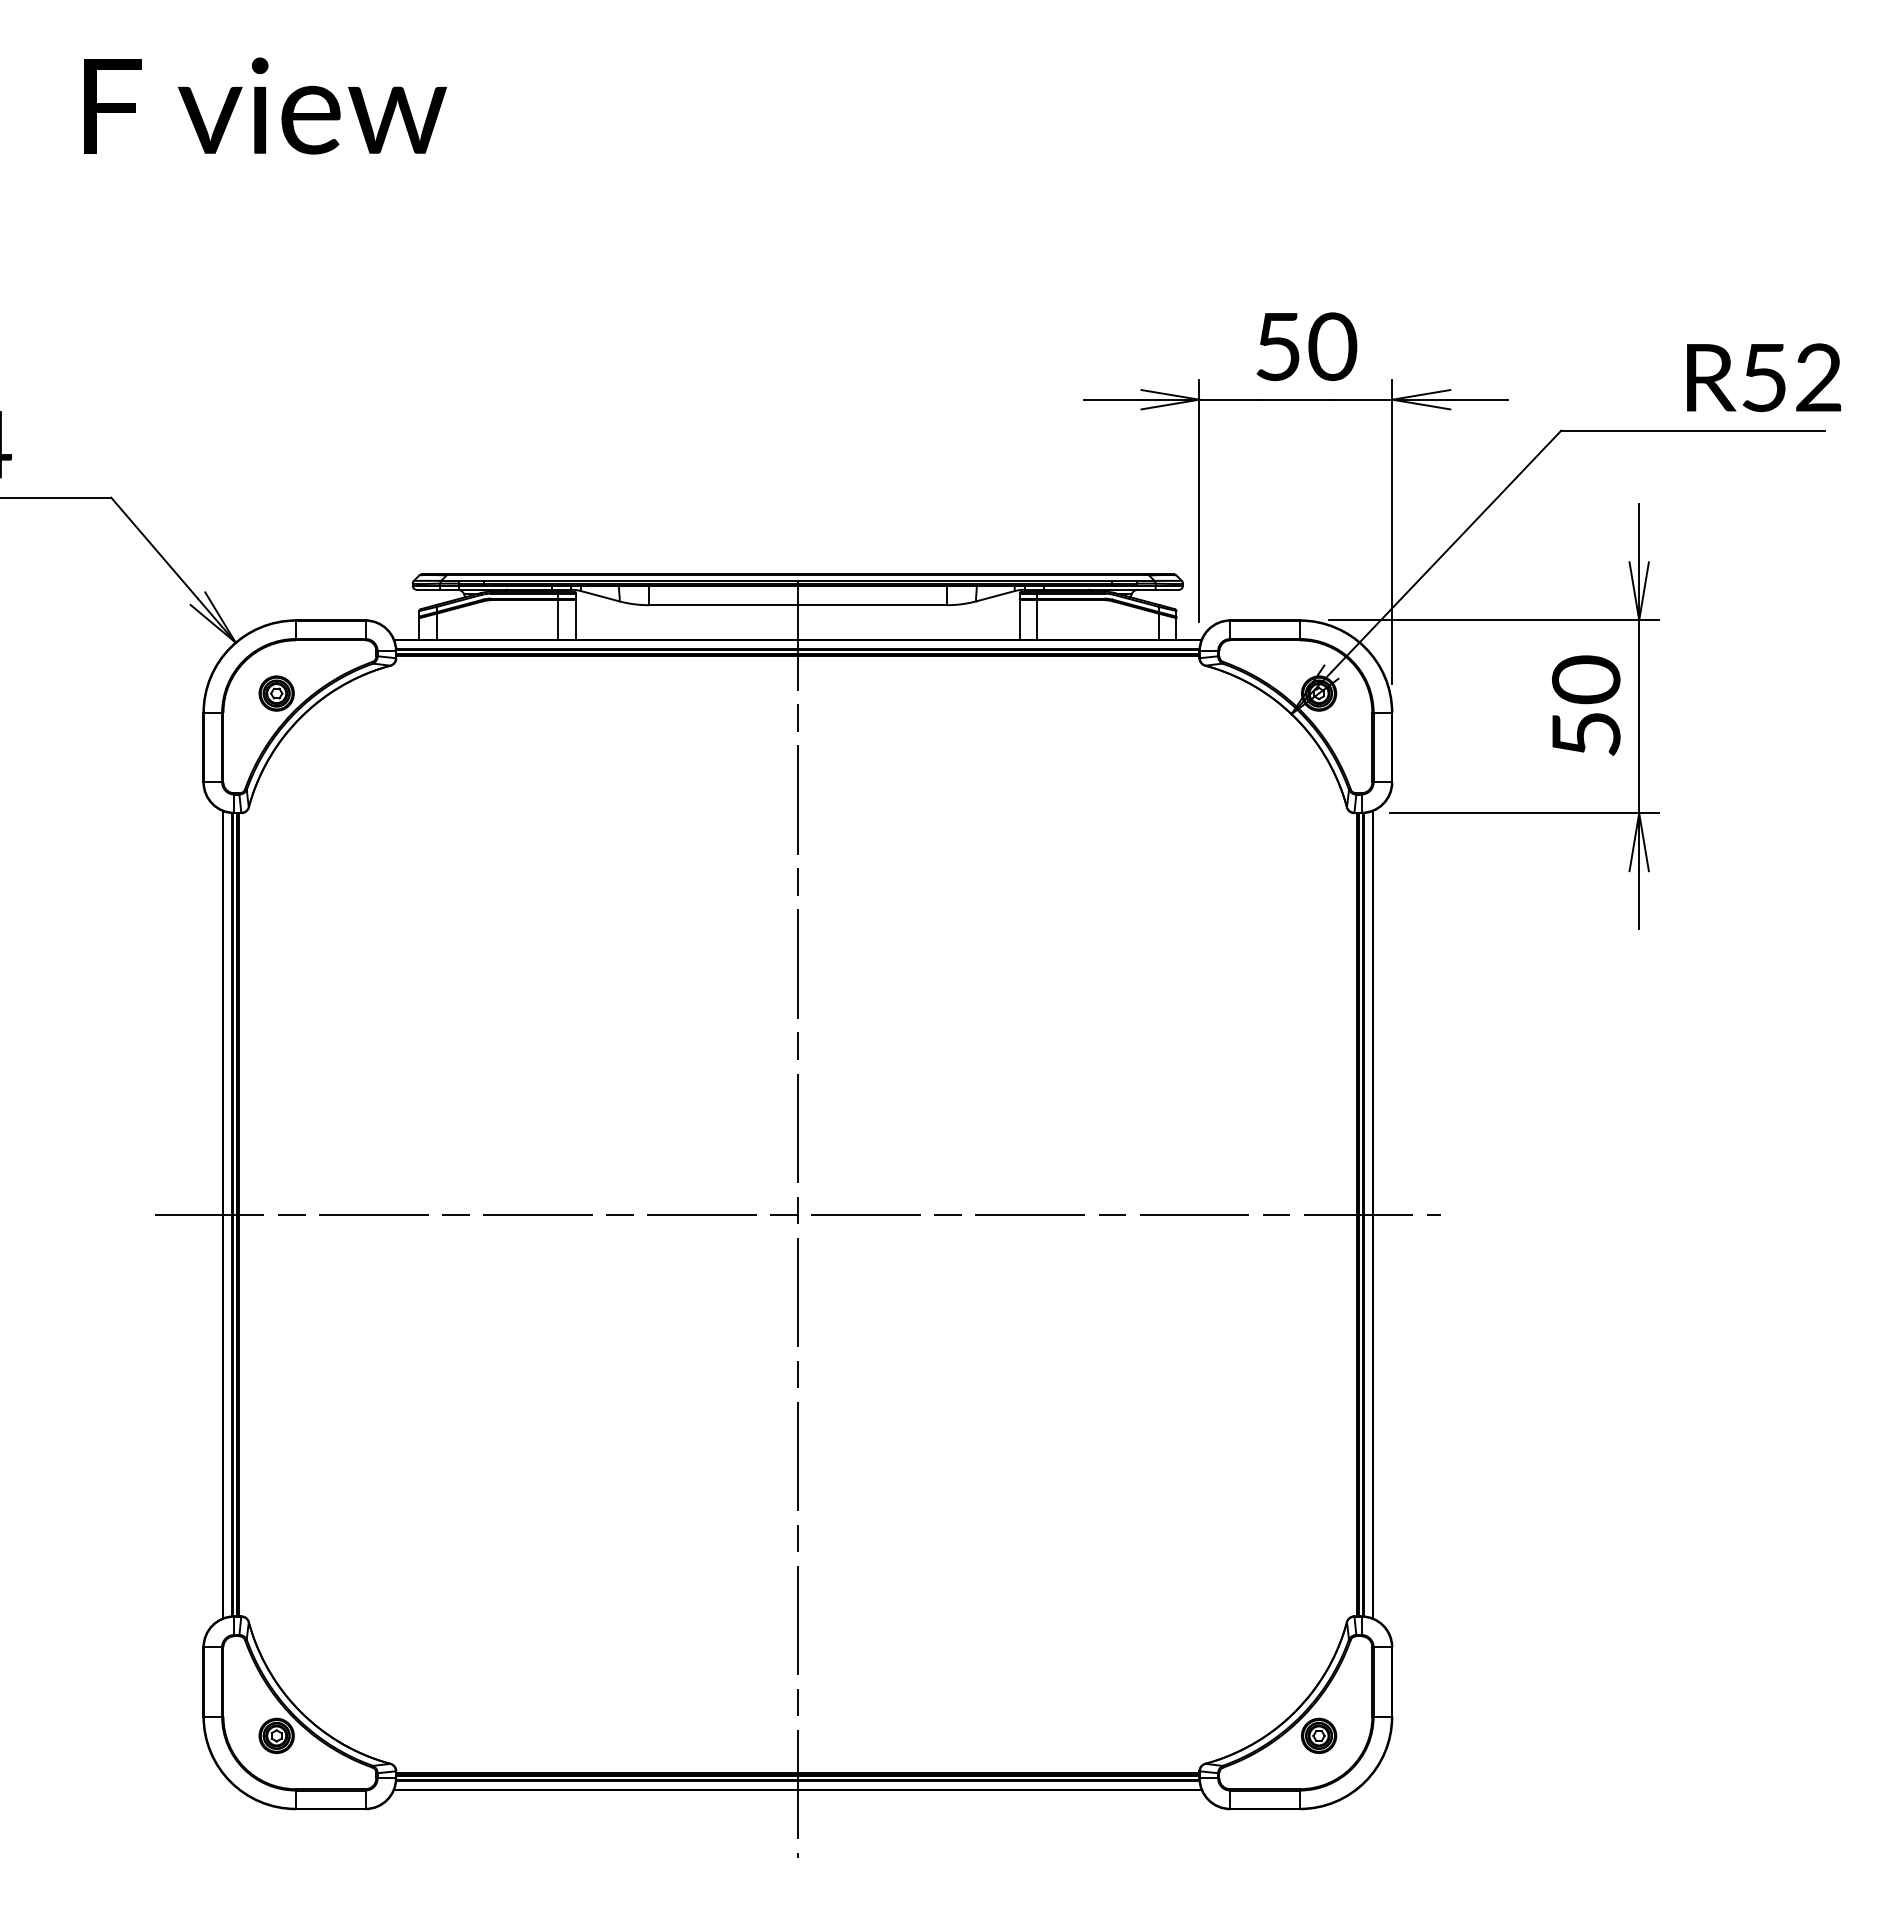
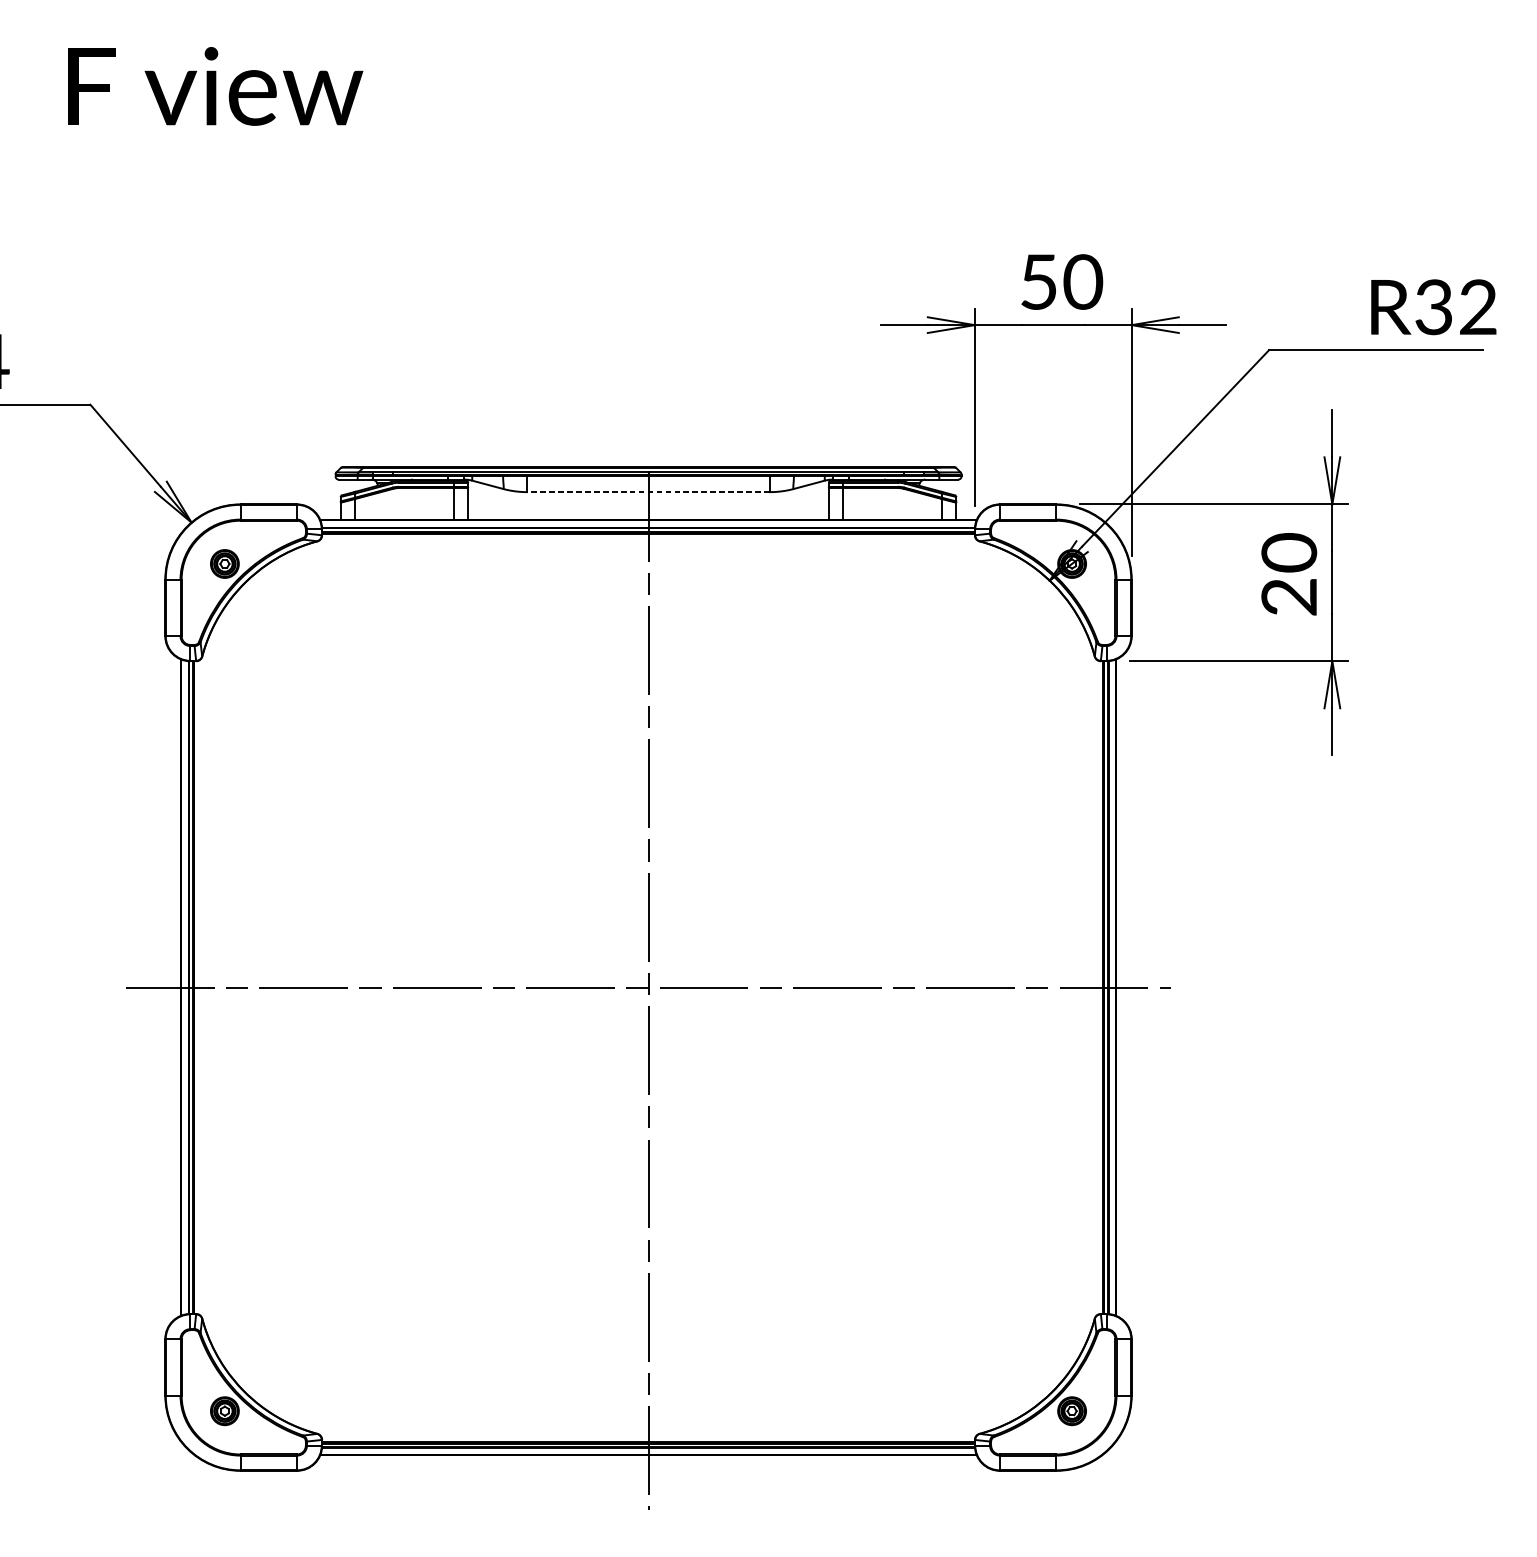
text: (1763, 377) -> (1433, 307), R52 -> R32
line: (797, 605) -> (648, 492), solid -> dashed
text: (1585, 734) -> (1288, 597), 50 -> 20

